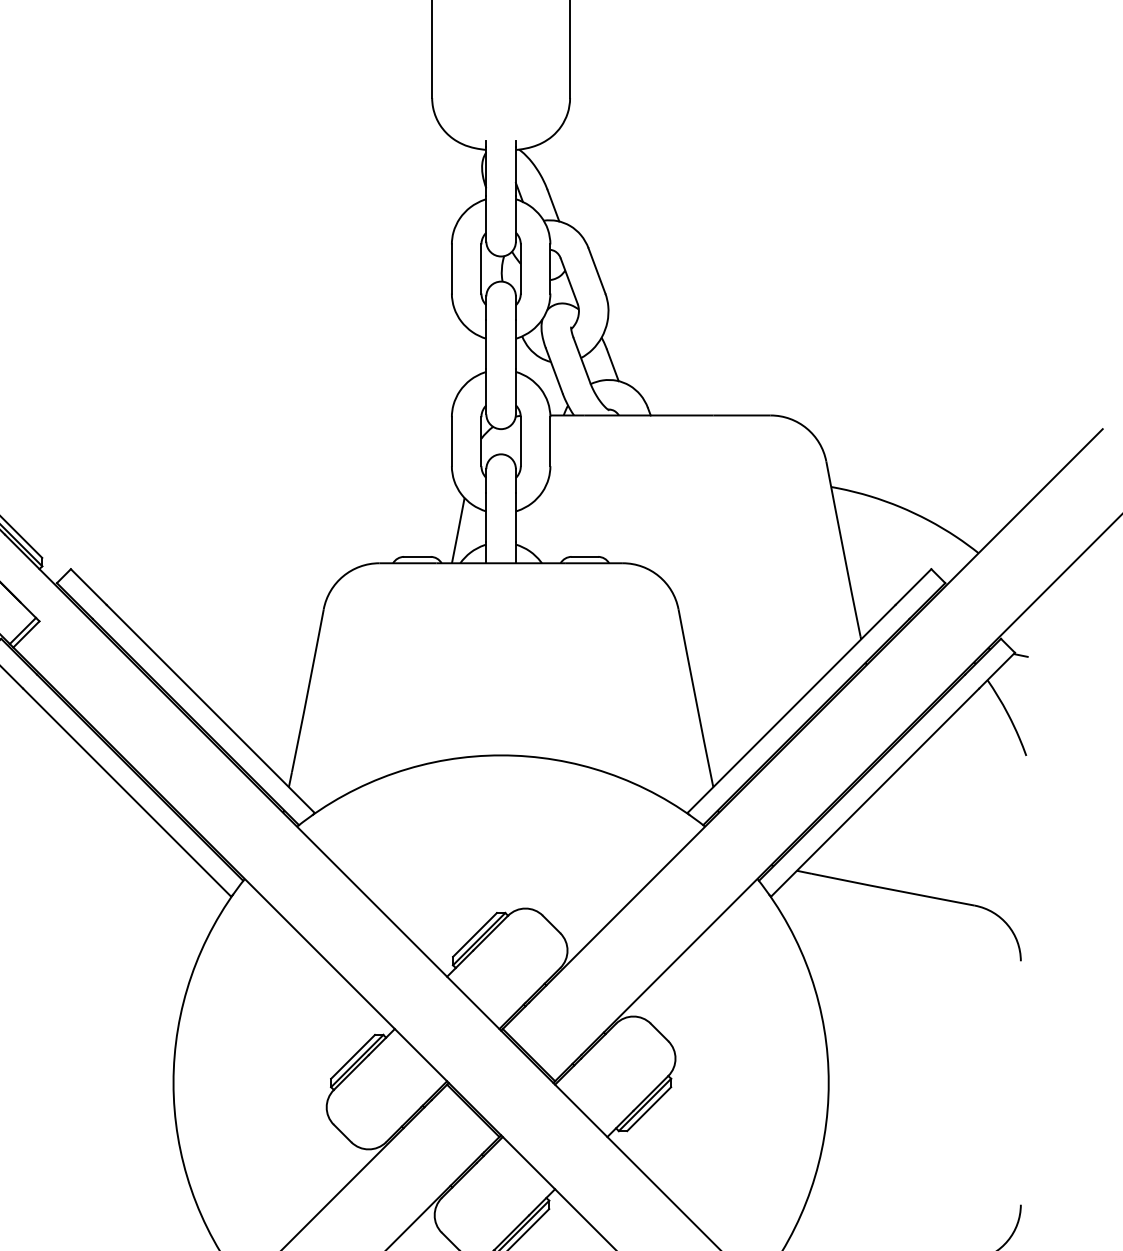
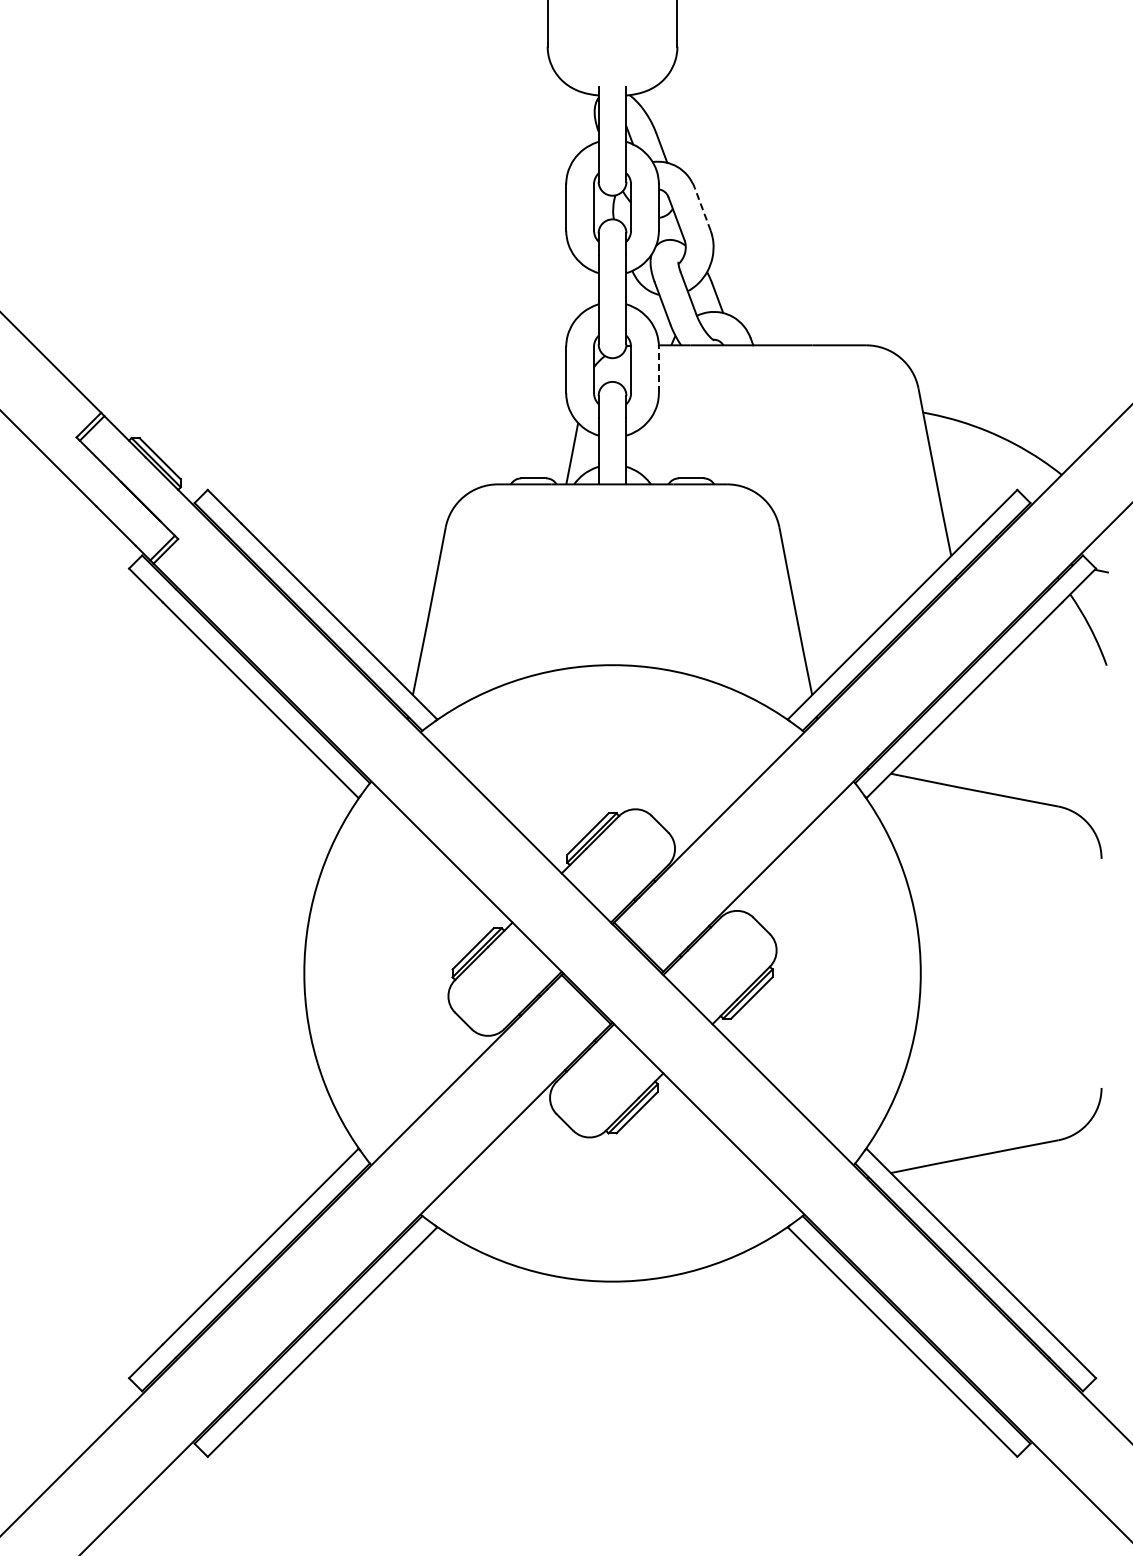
line: (596, 271) -> (702, 209), solid -> dashed
line: (549, 441) -> (658, 369), solid -> dashed

